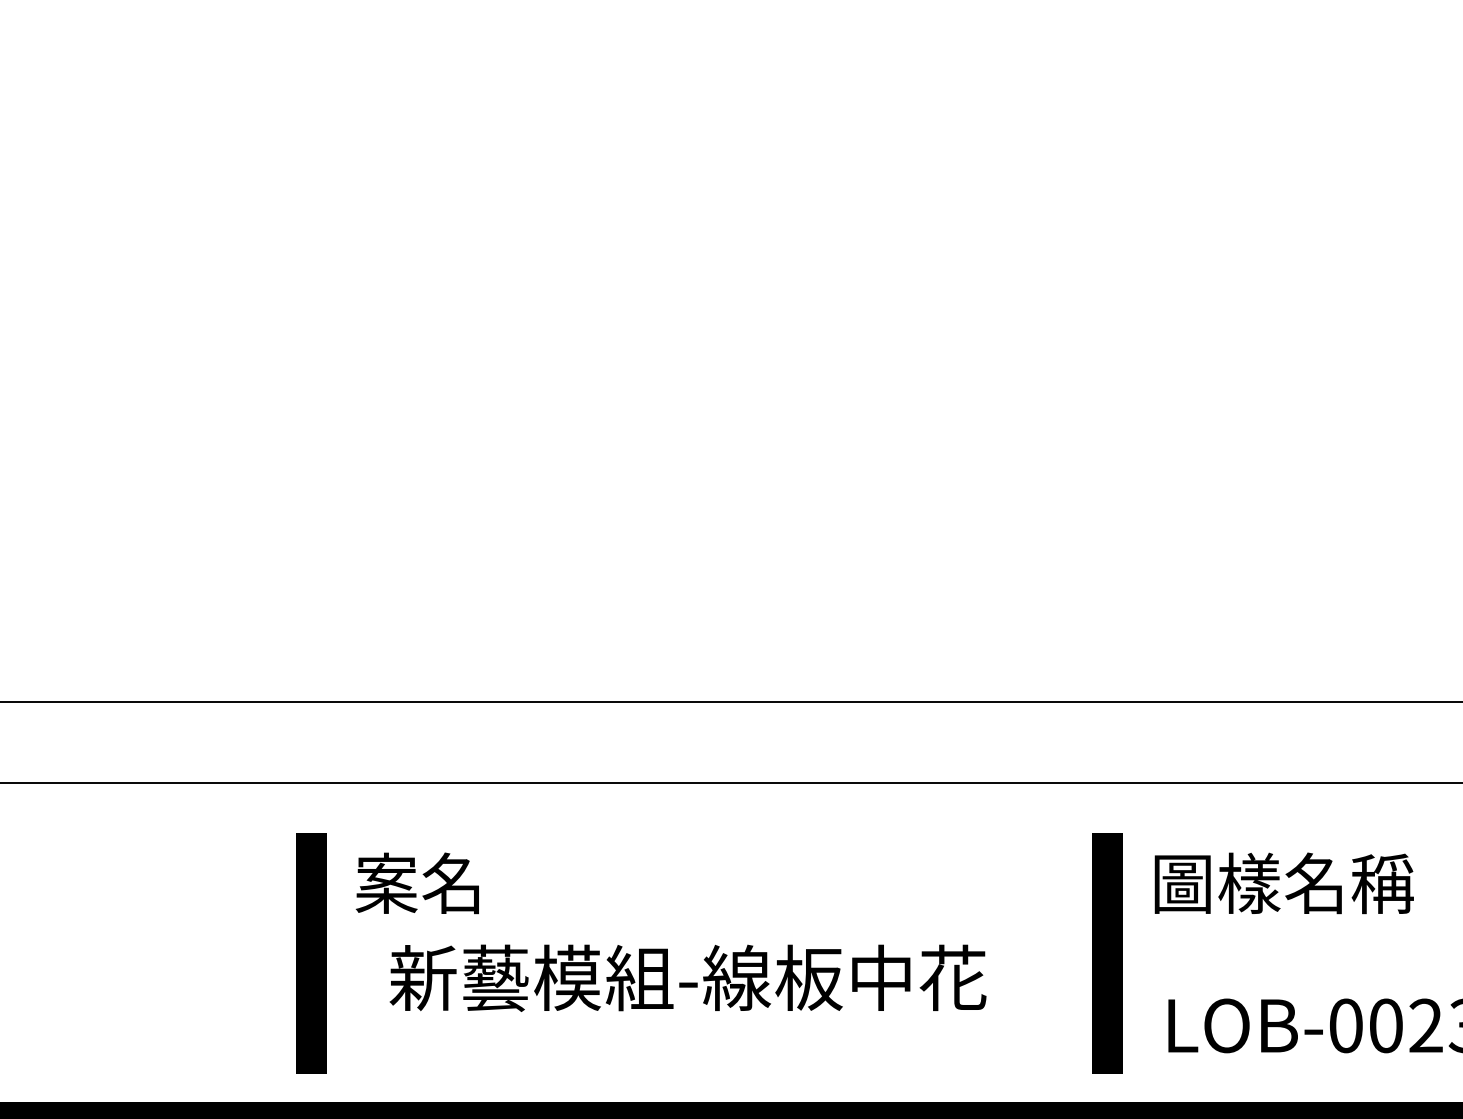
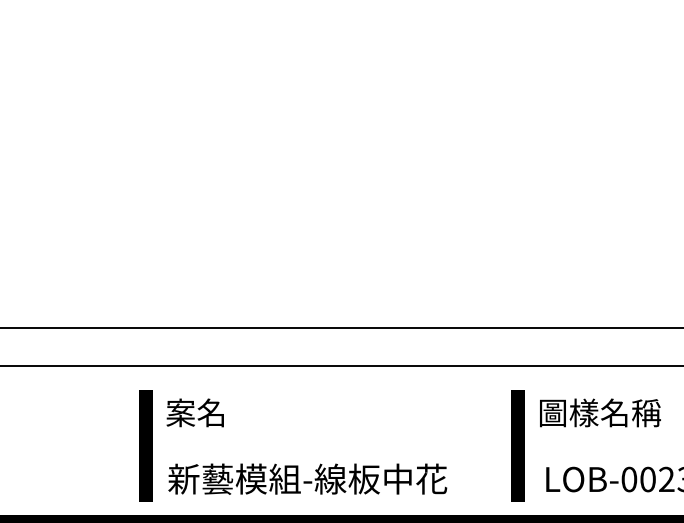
text: (687, 976) -> (307, 478), moved

